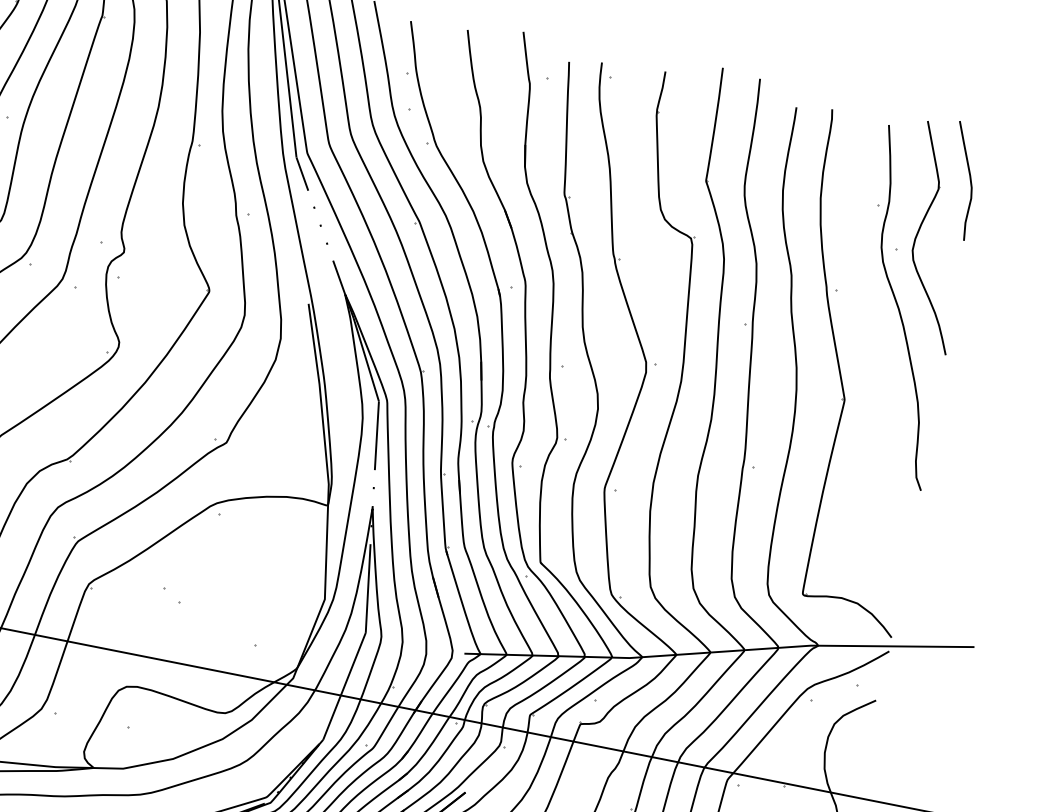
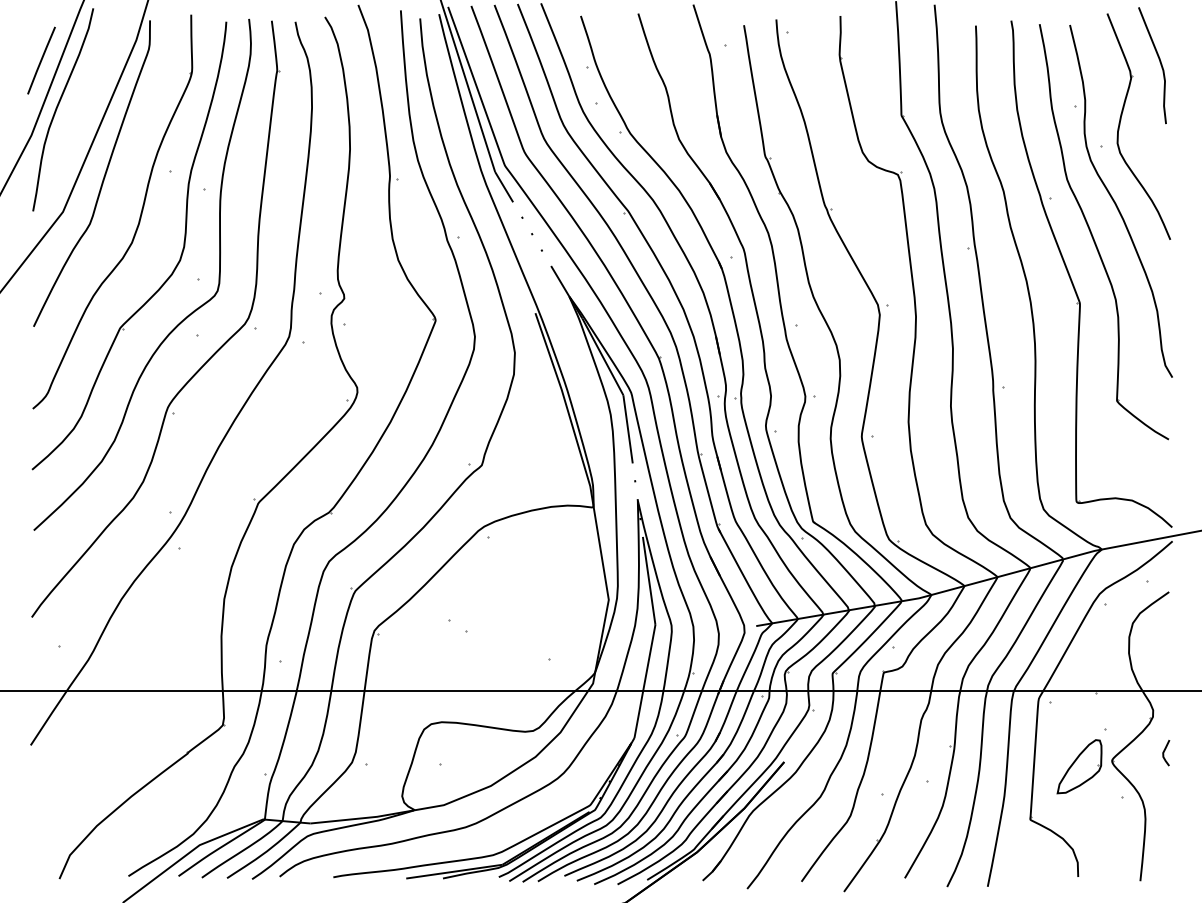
part: (870, 337) -> (1093, 236), added

